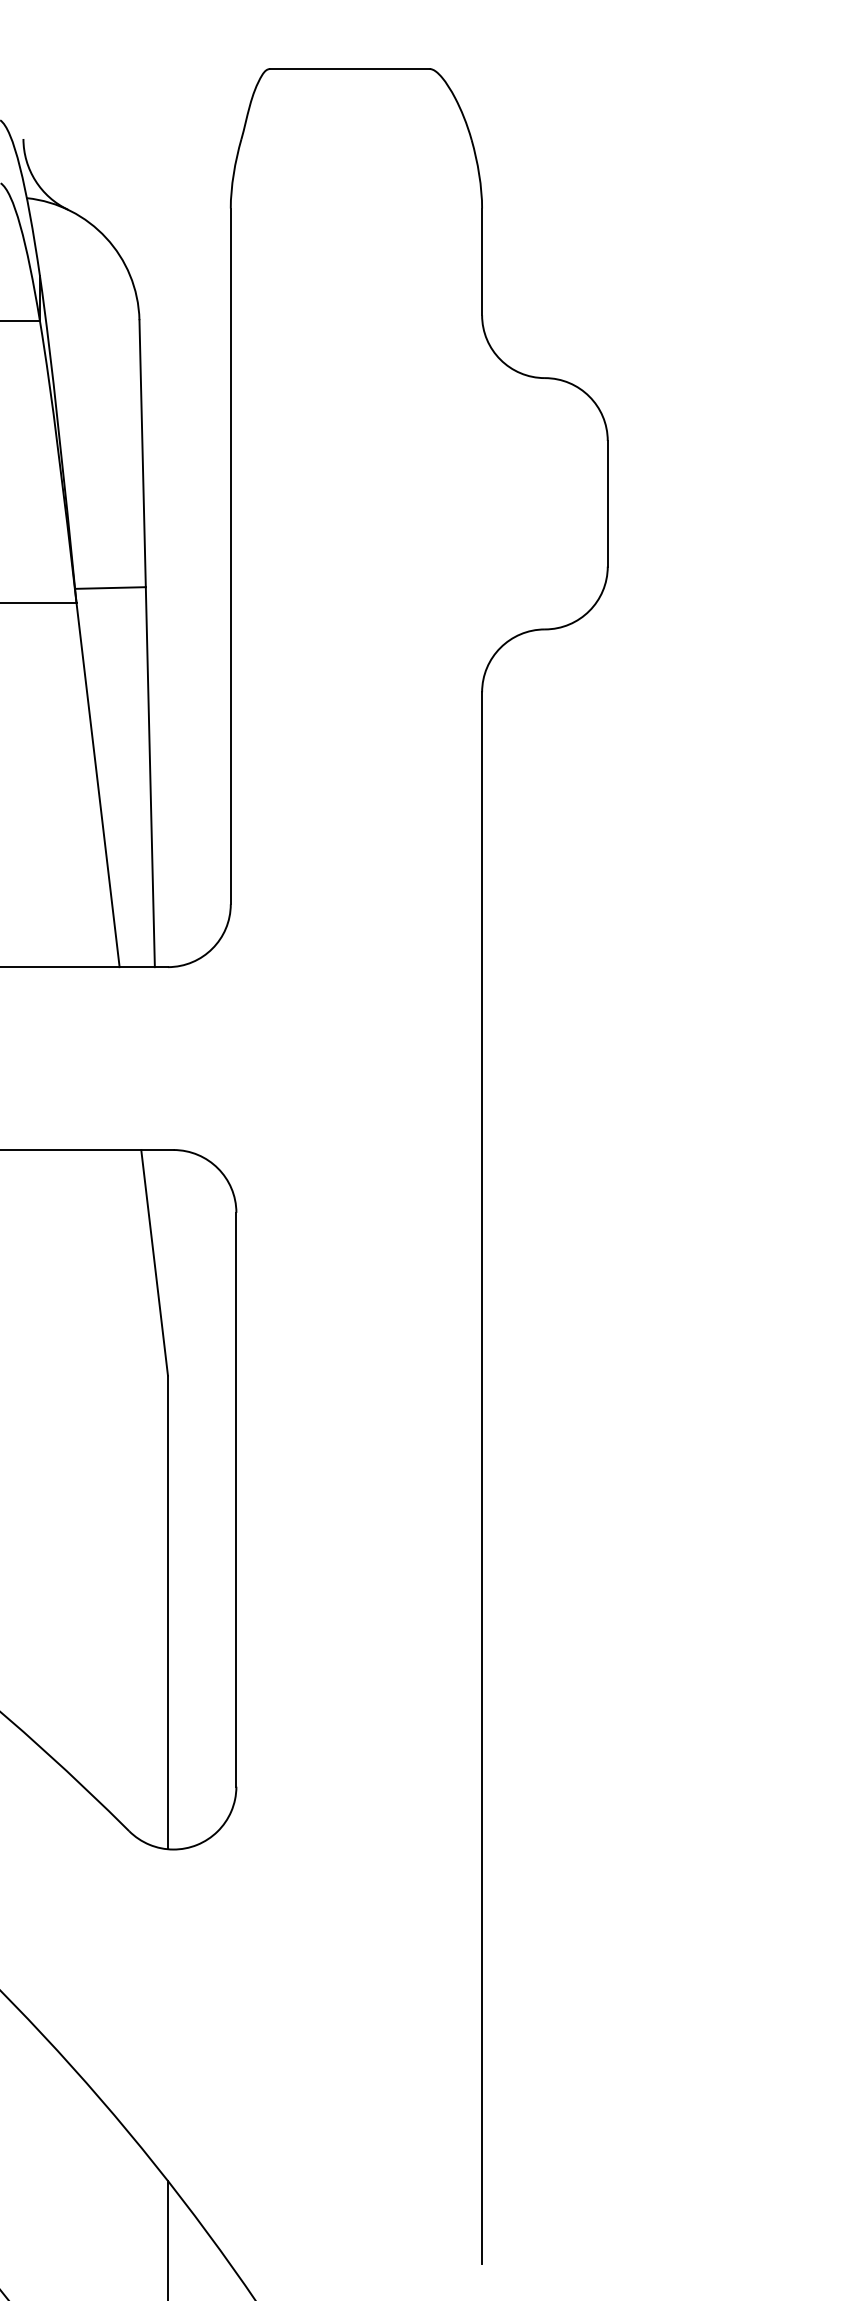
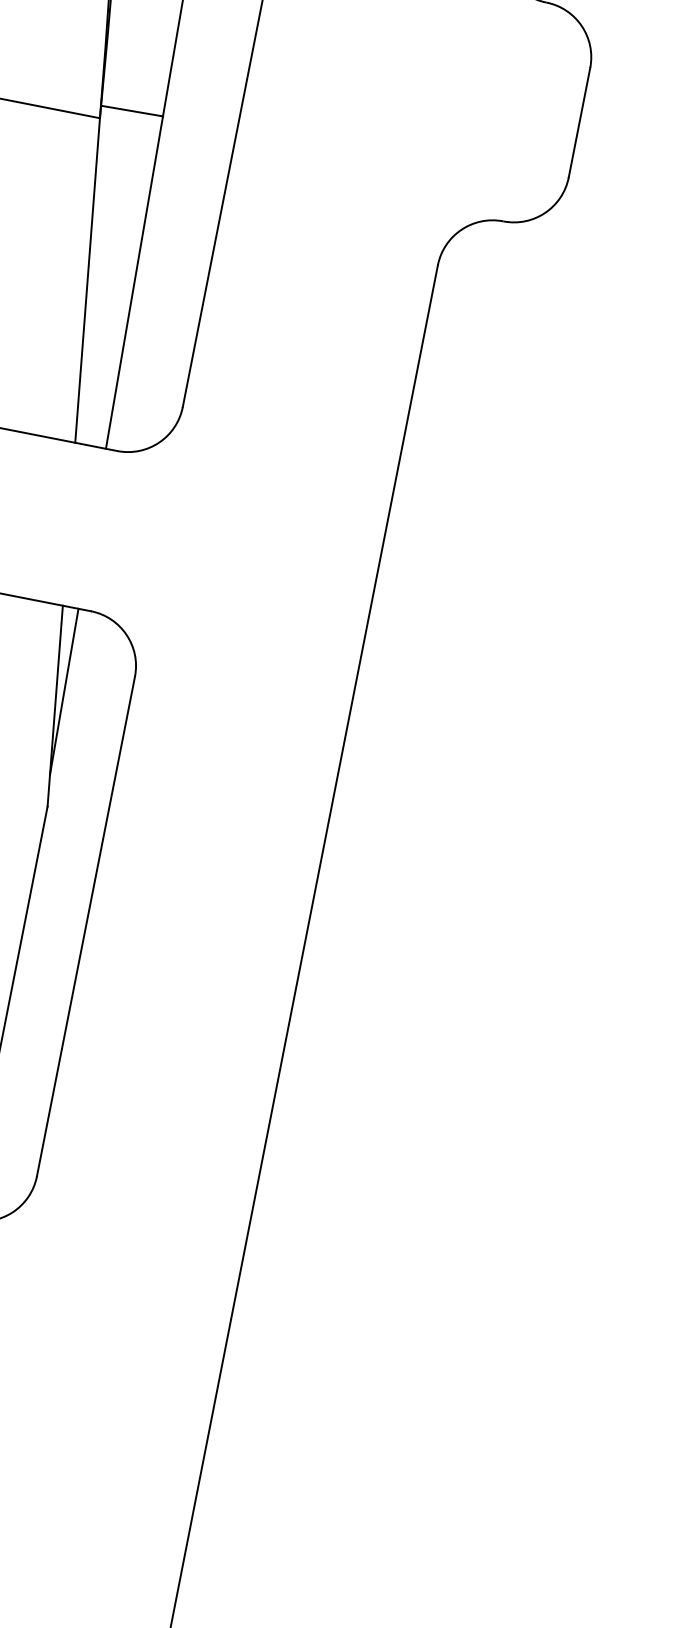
line: (161, 1244) -> (64, 691), added

